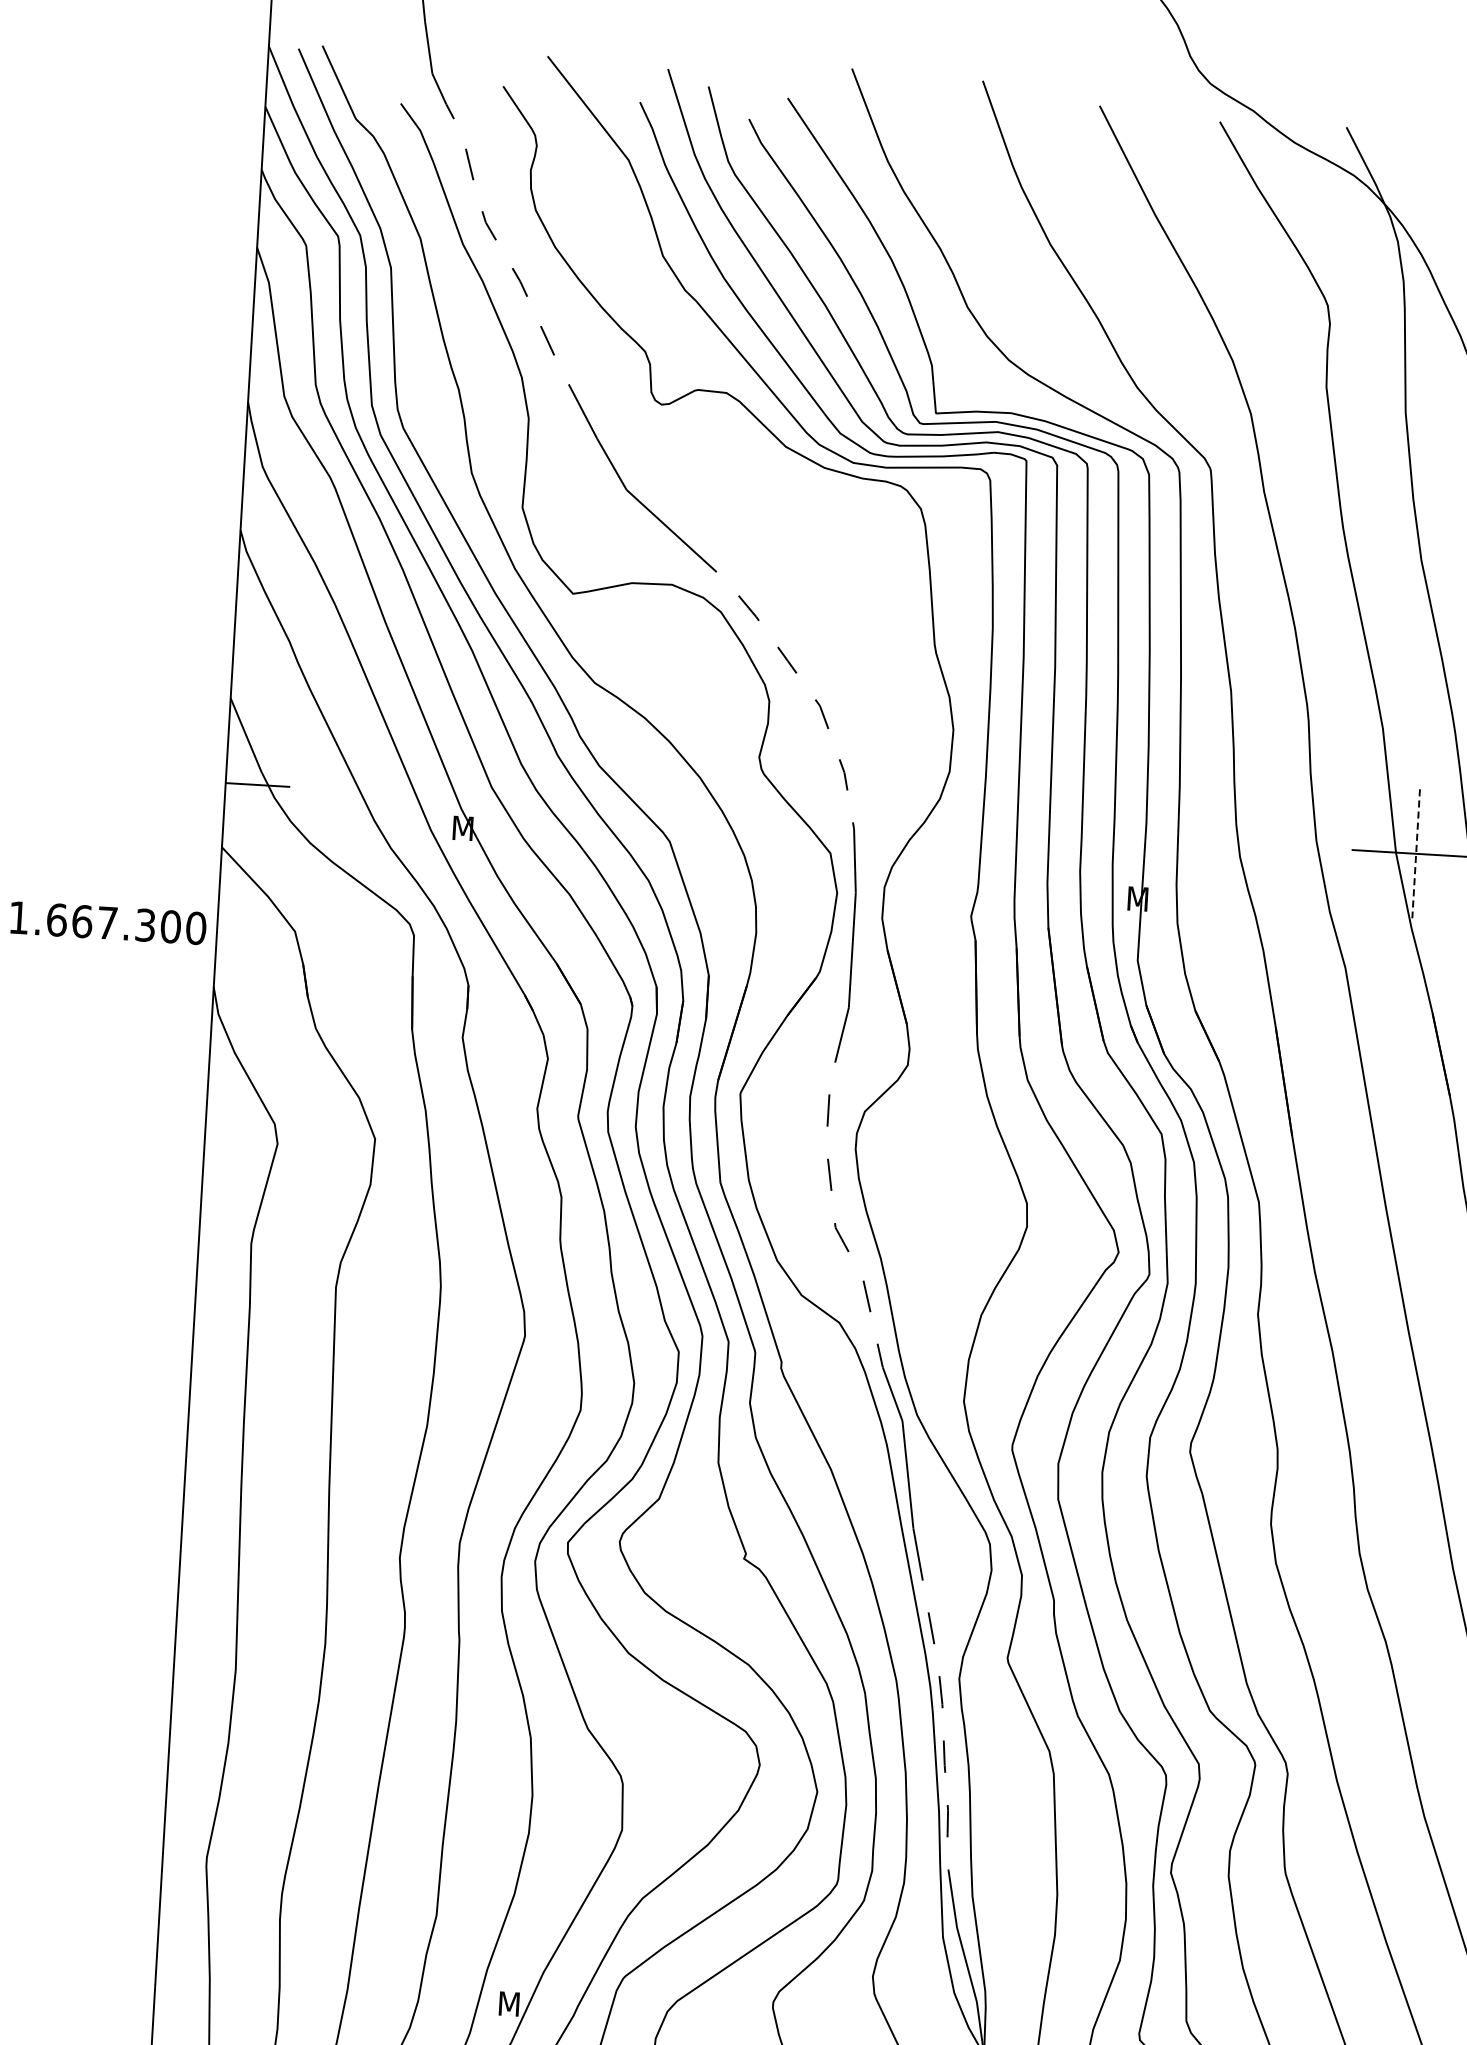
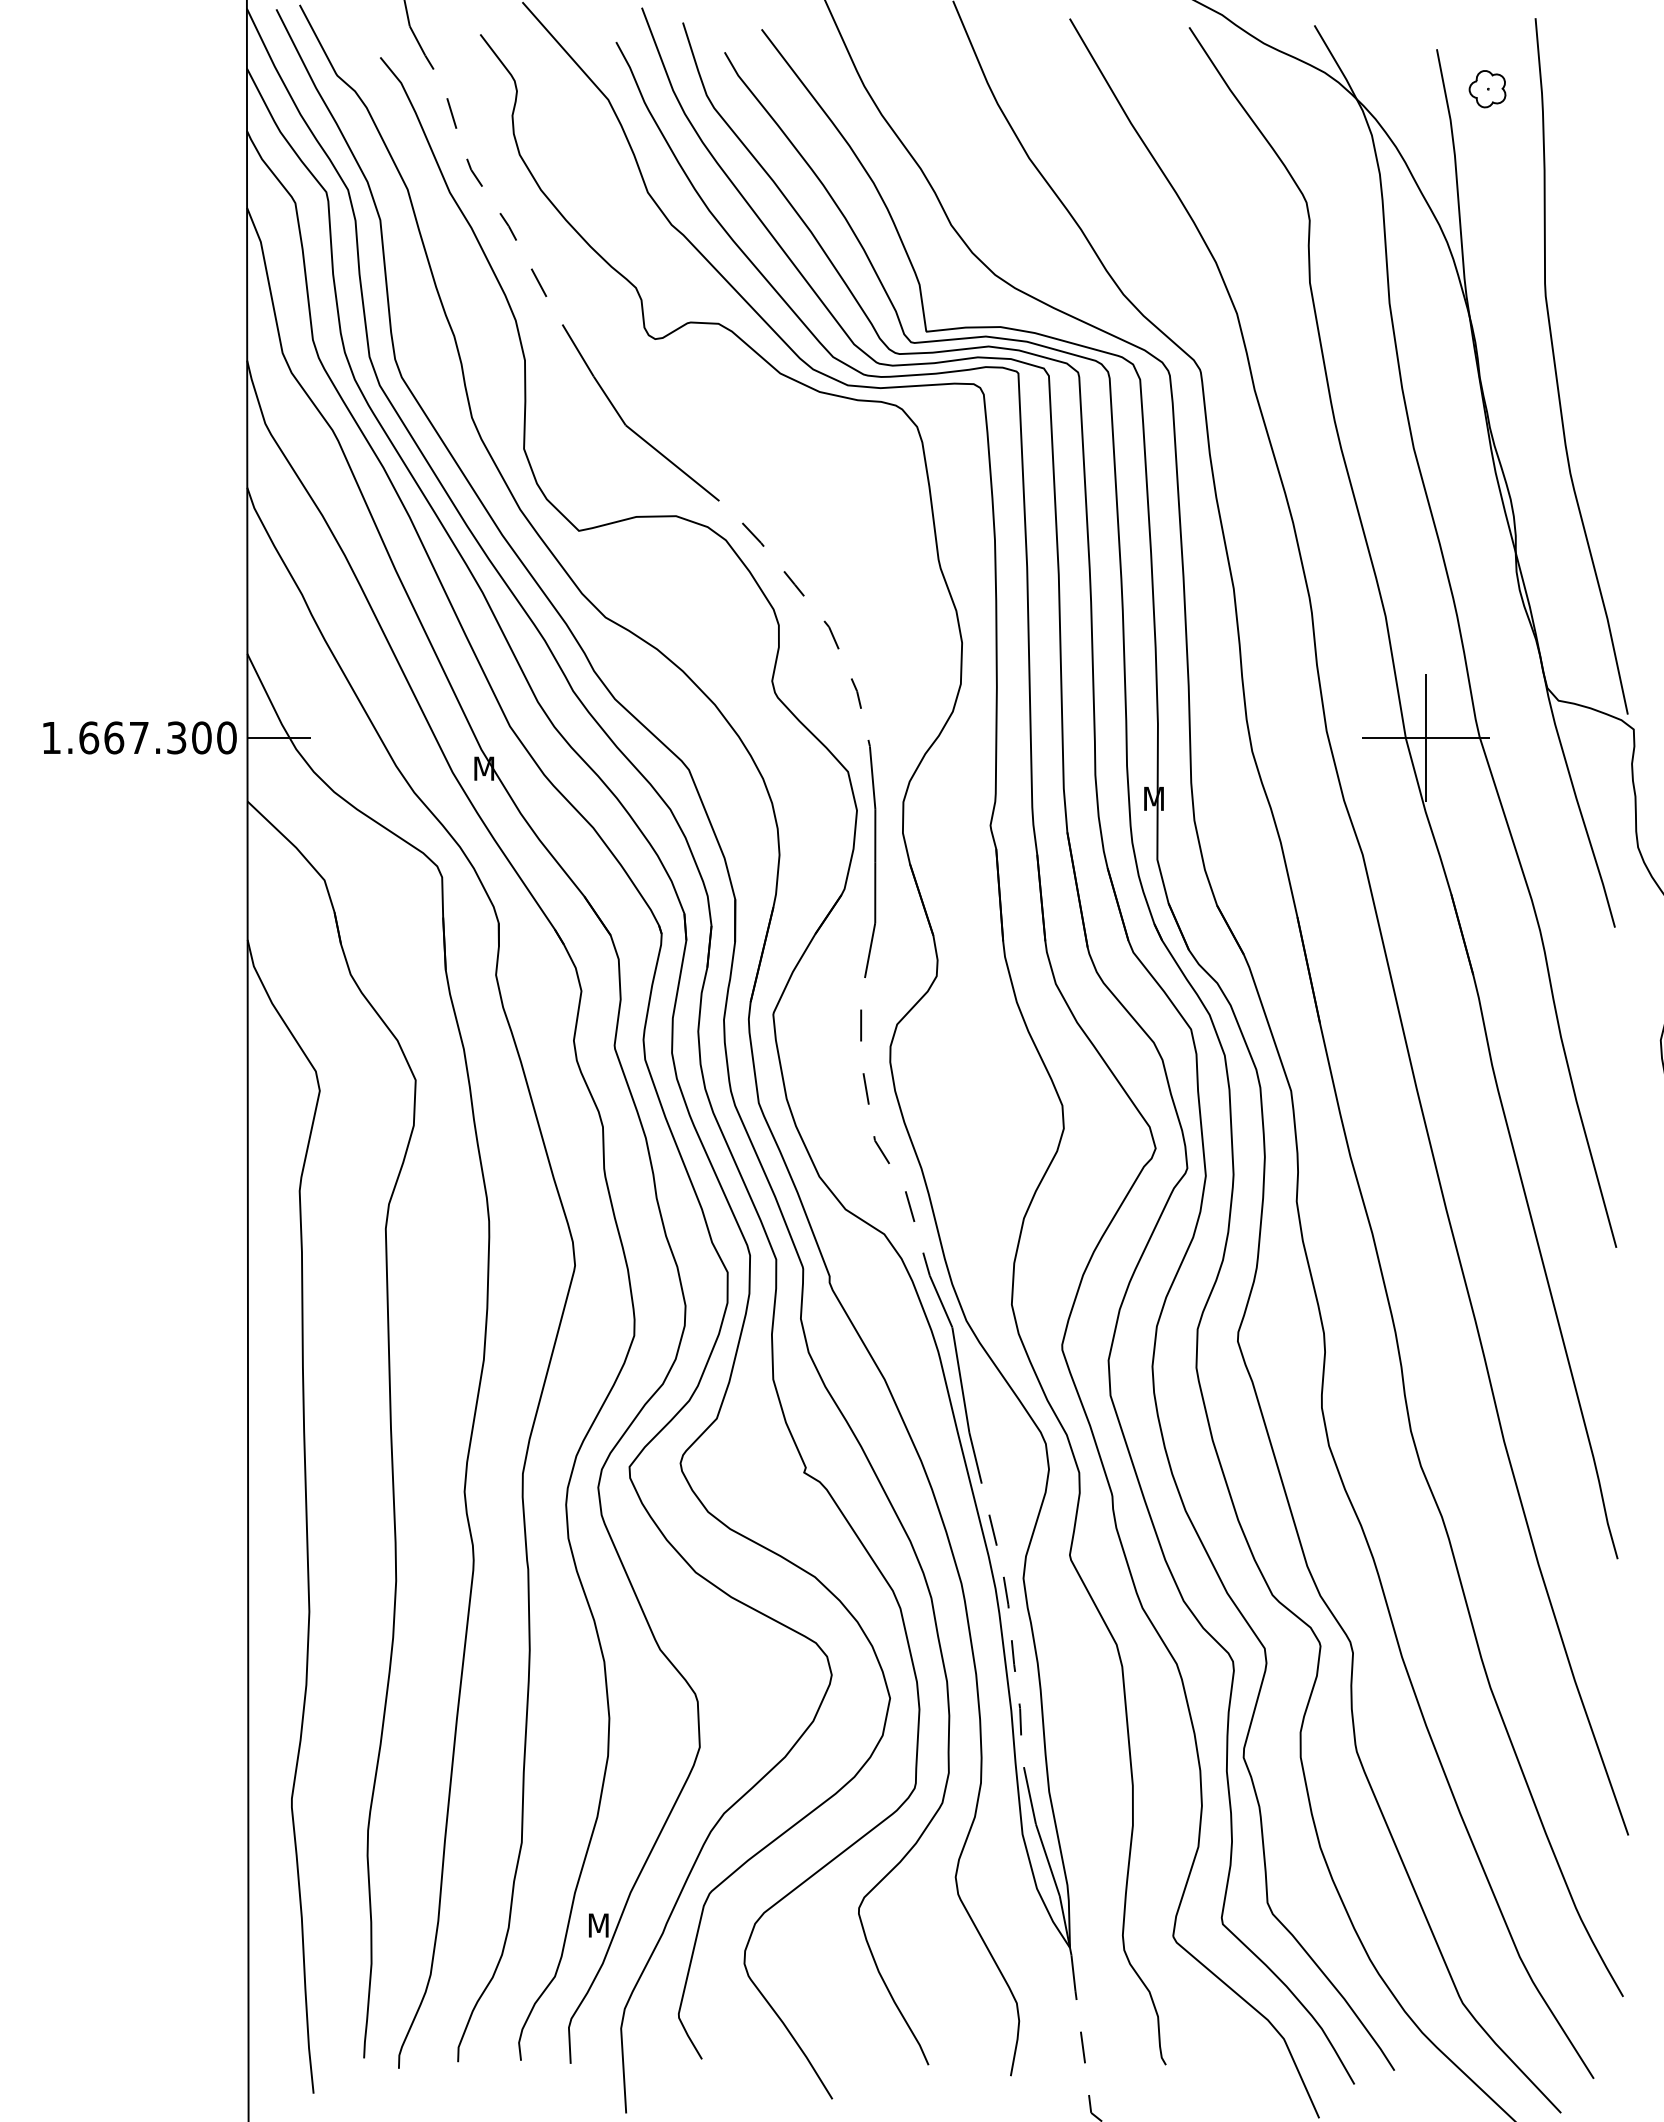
line: (1415, 853) -> (1425, 737), dashed -> solid
text: (107, 922) -> (139, 737), moved

